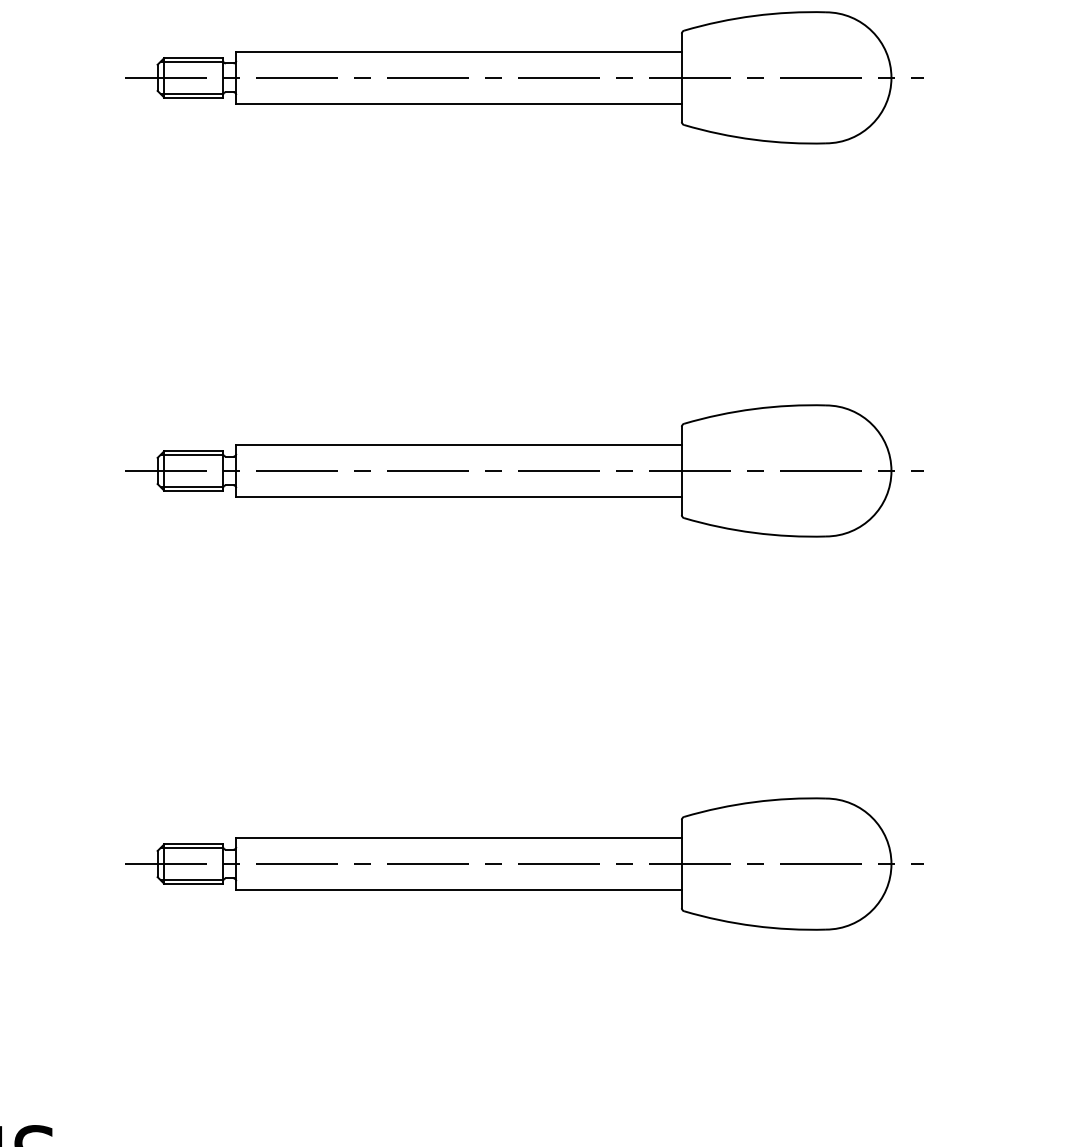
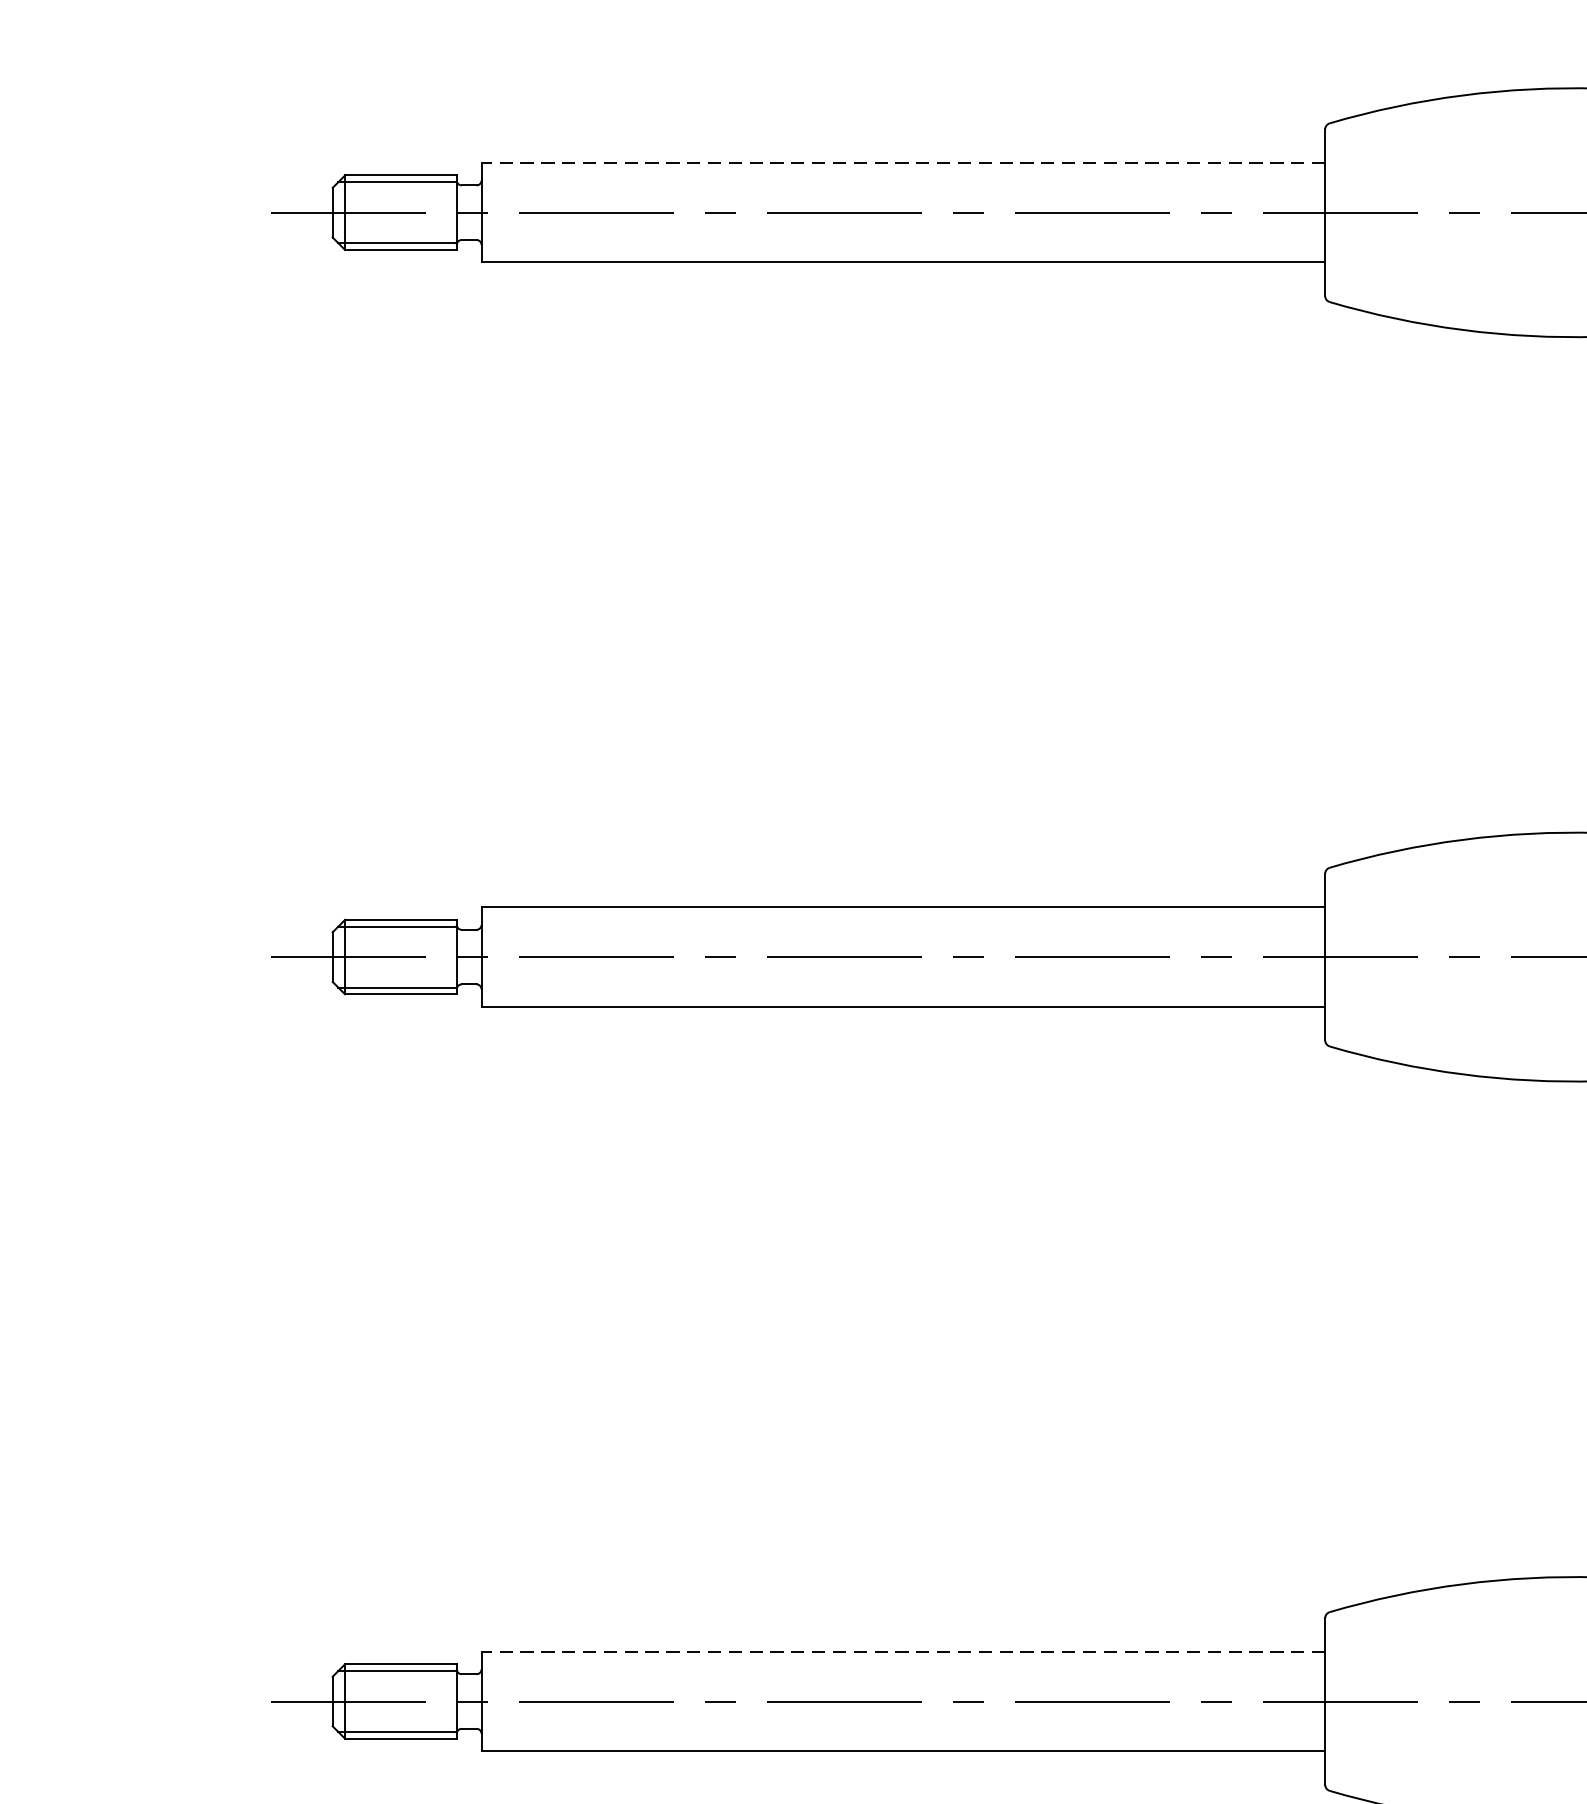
line: (459, 51) -> (904, 162), solid -> dashed
line: (459, 837) -> (904, 1651), solid -> dashed

